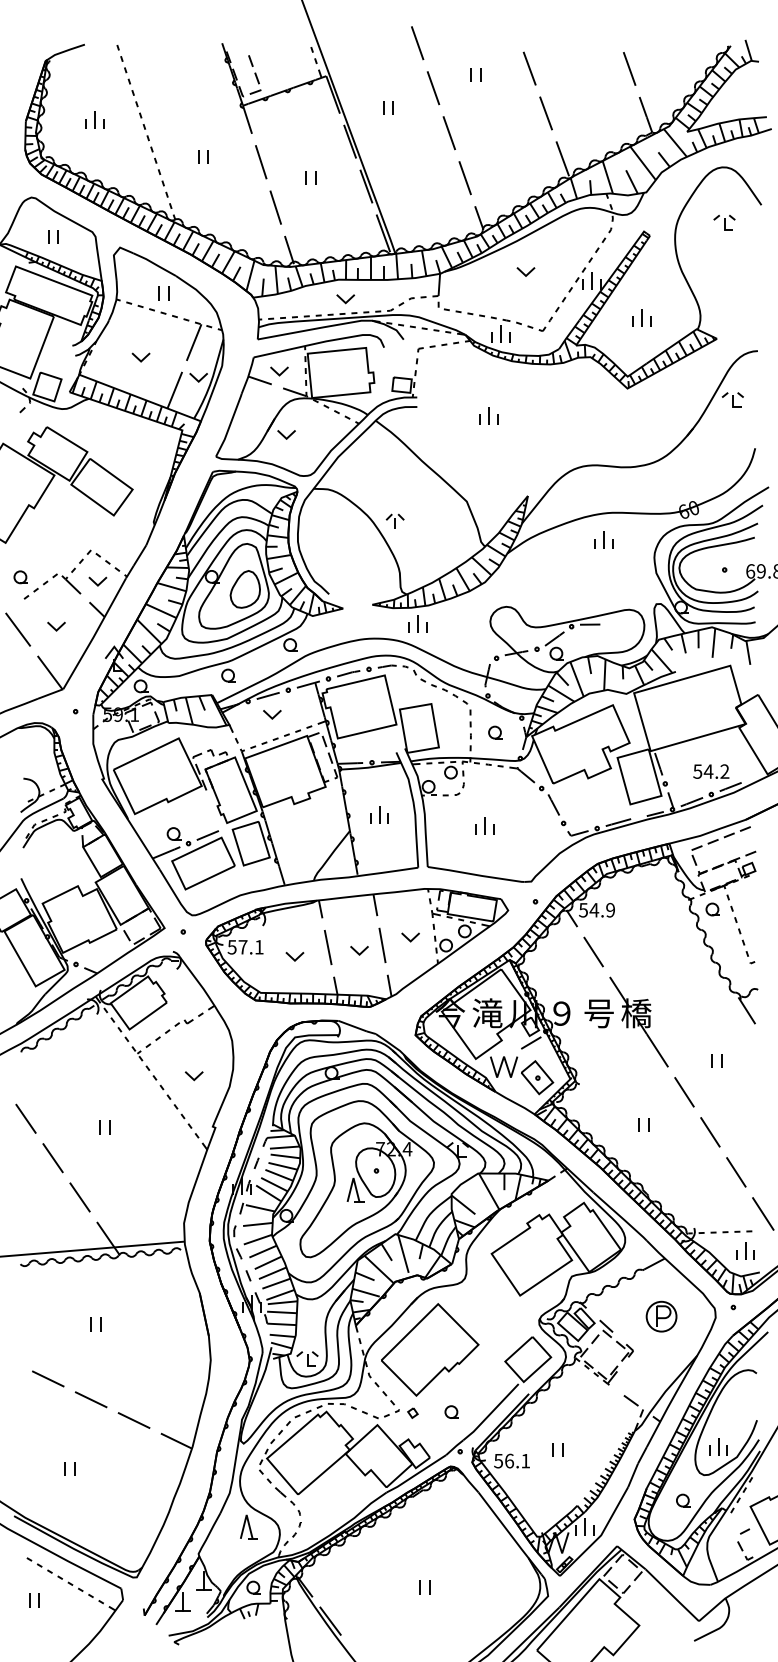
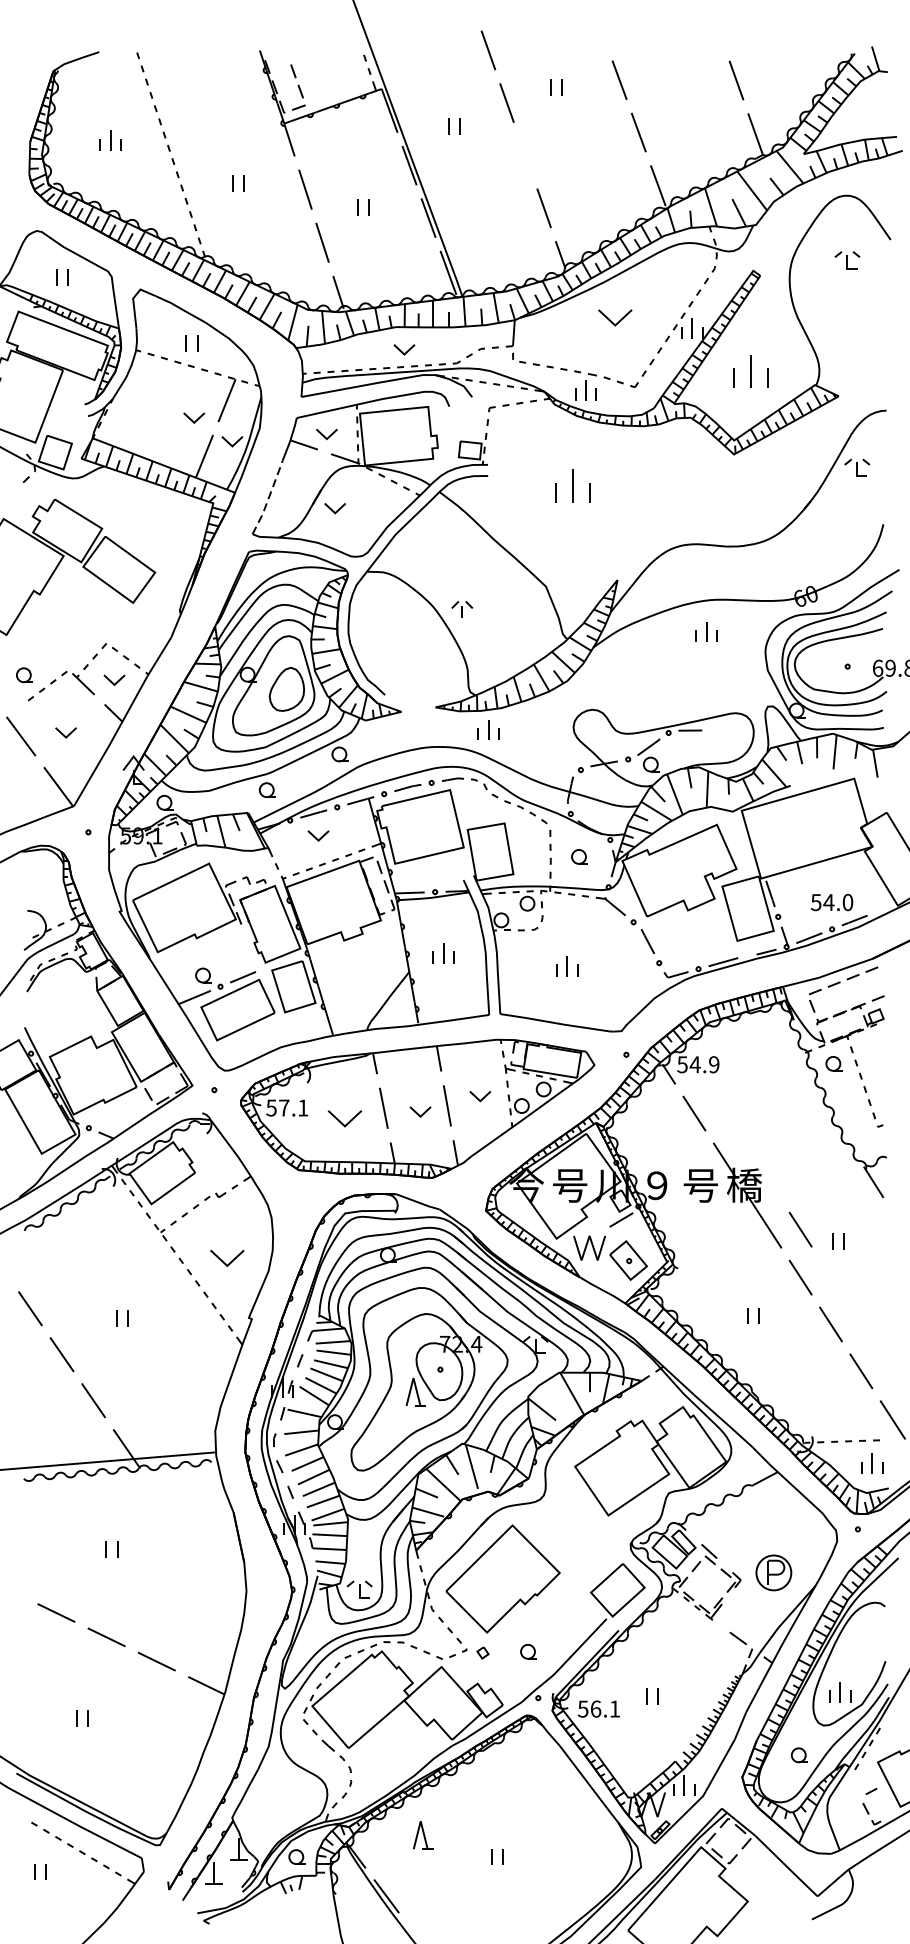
line: (448, 133) -> (524, 156), removed
part: (525, 271) -> (614, 317), size x1.6
part: (641, 317) -> (750, 371), size x1.6
part: (140, 357) -> (193, 418), moved
part: (488, 415) -> (571, 485), size x1.6
line: (229, 425) -> (268, 497), solid -> dashed
text: (724, 771) -> (847, 902), 54.2 -> 54.0
part: (294, 956) -> (344, 1118), size x1.6
text: (487, 1013) -> (570, 1185), 滝 -> 号
line: (684, 1051) -> (800, 1229), added
part: (193, 1076) -> (226, 1259), size x1.6
part: (661, 1316) -> (773, 1572), moved
part: (248, 1526) -> (422, 1834), moved

